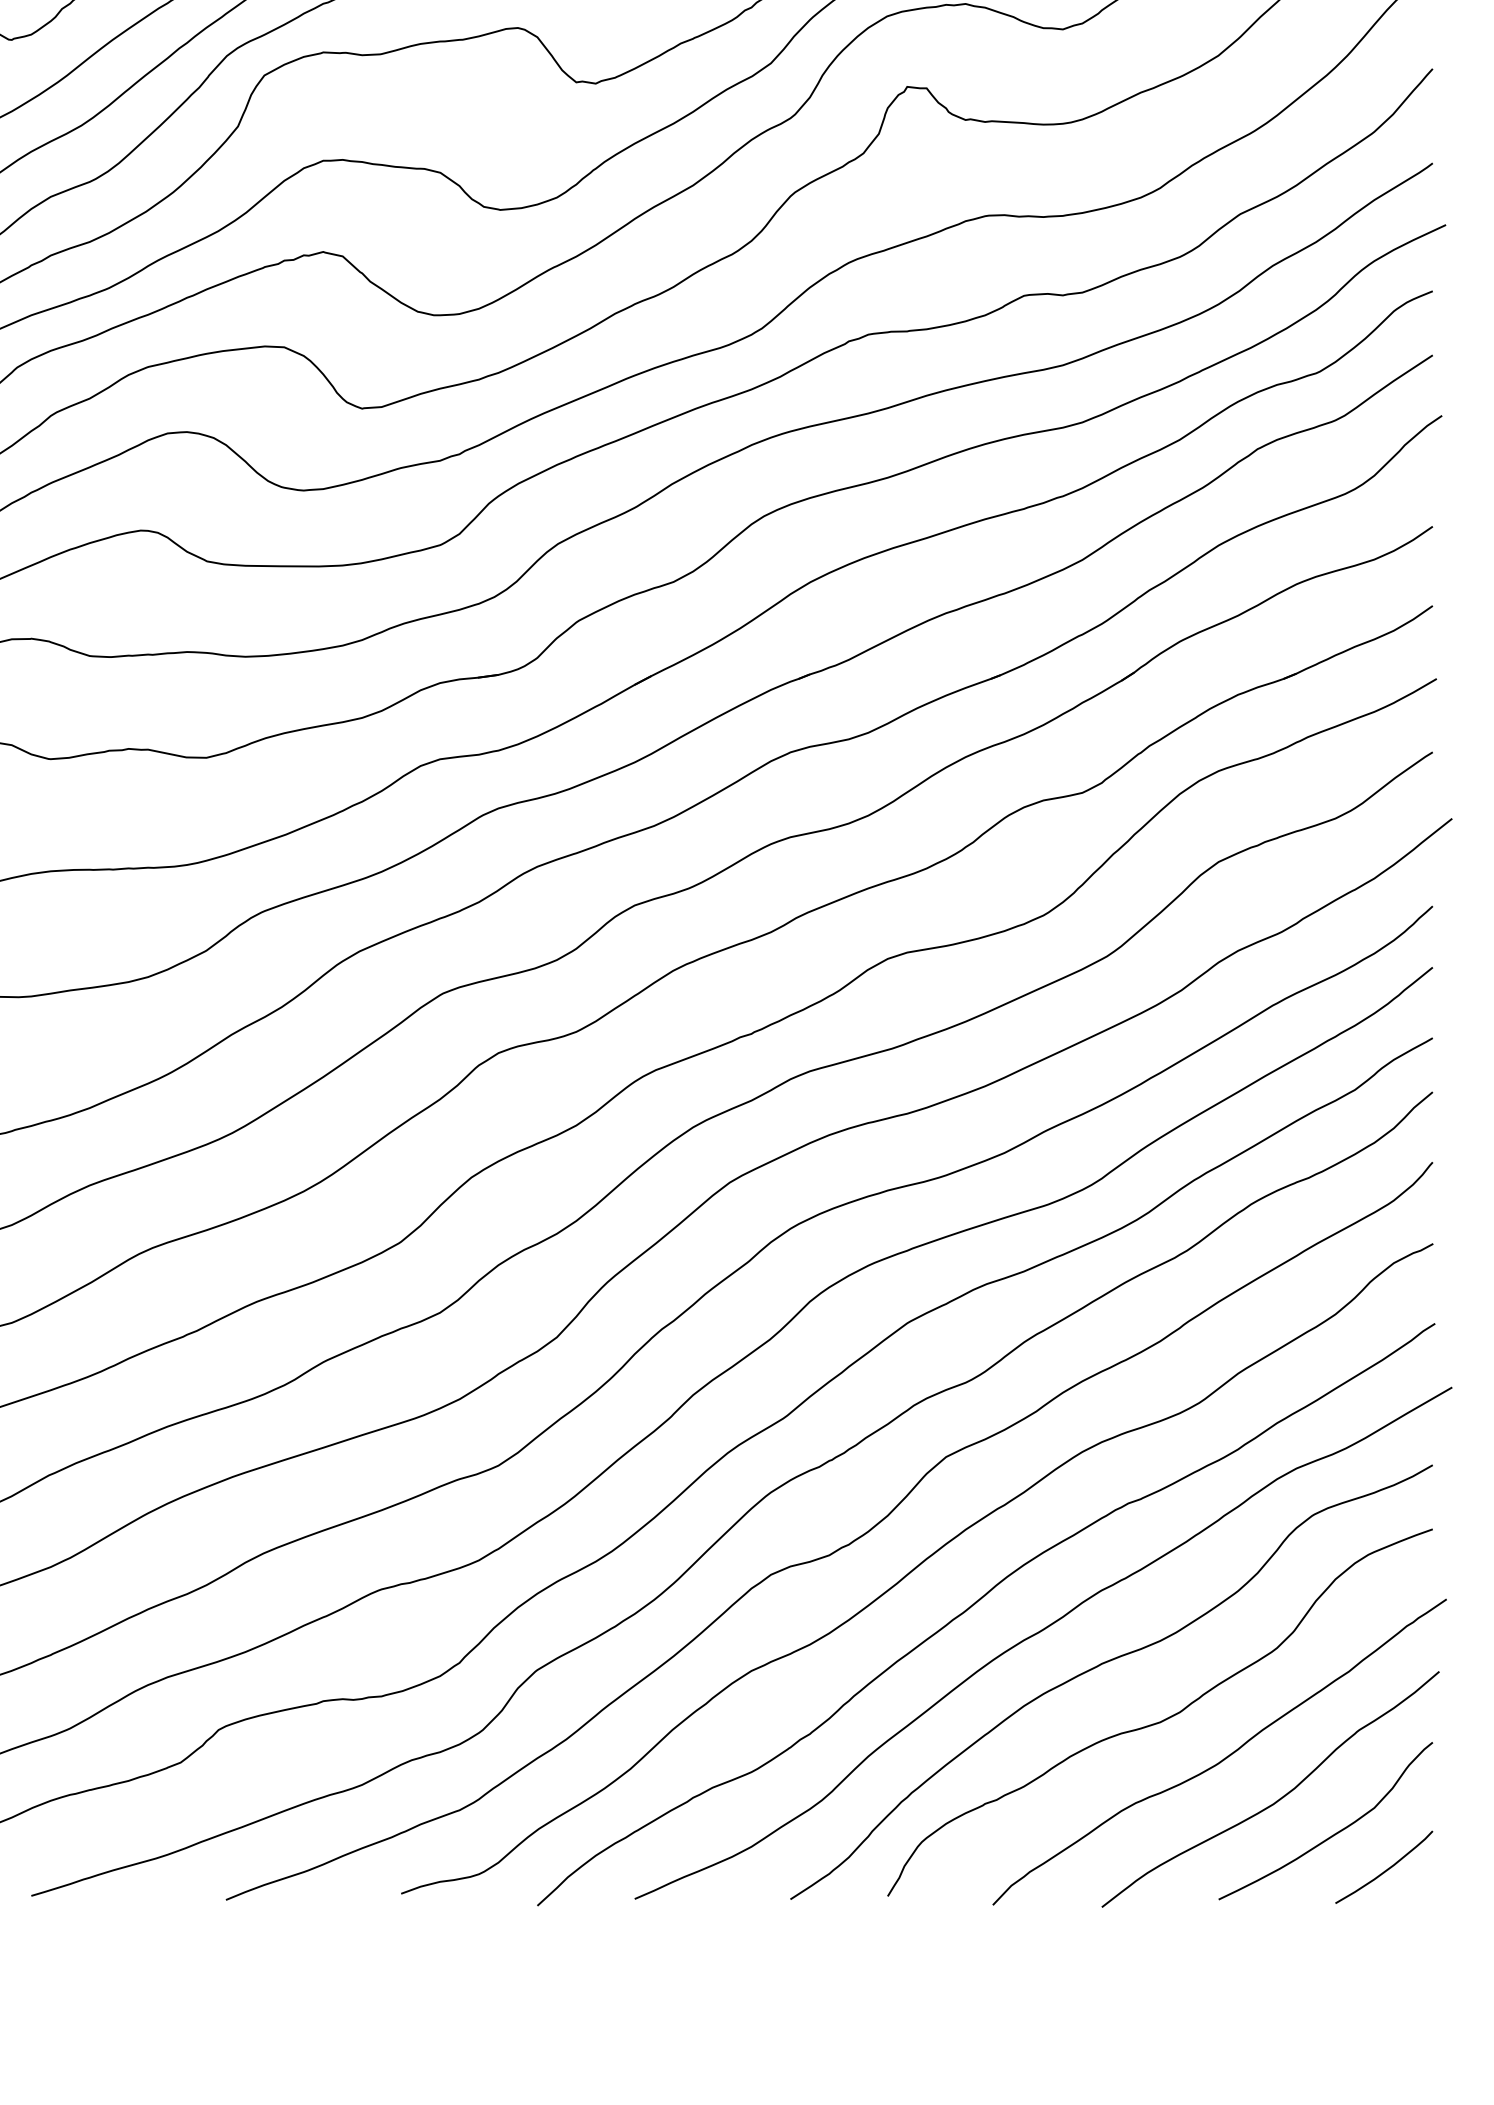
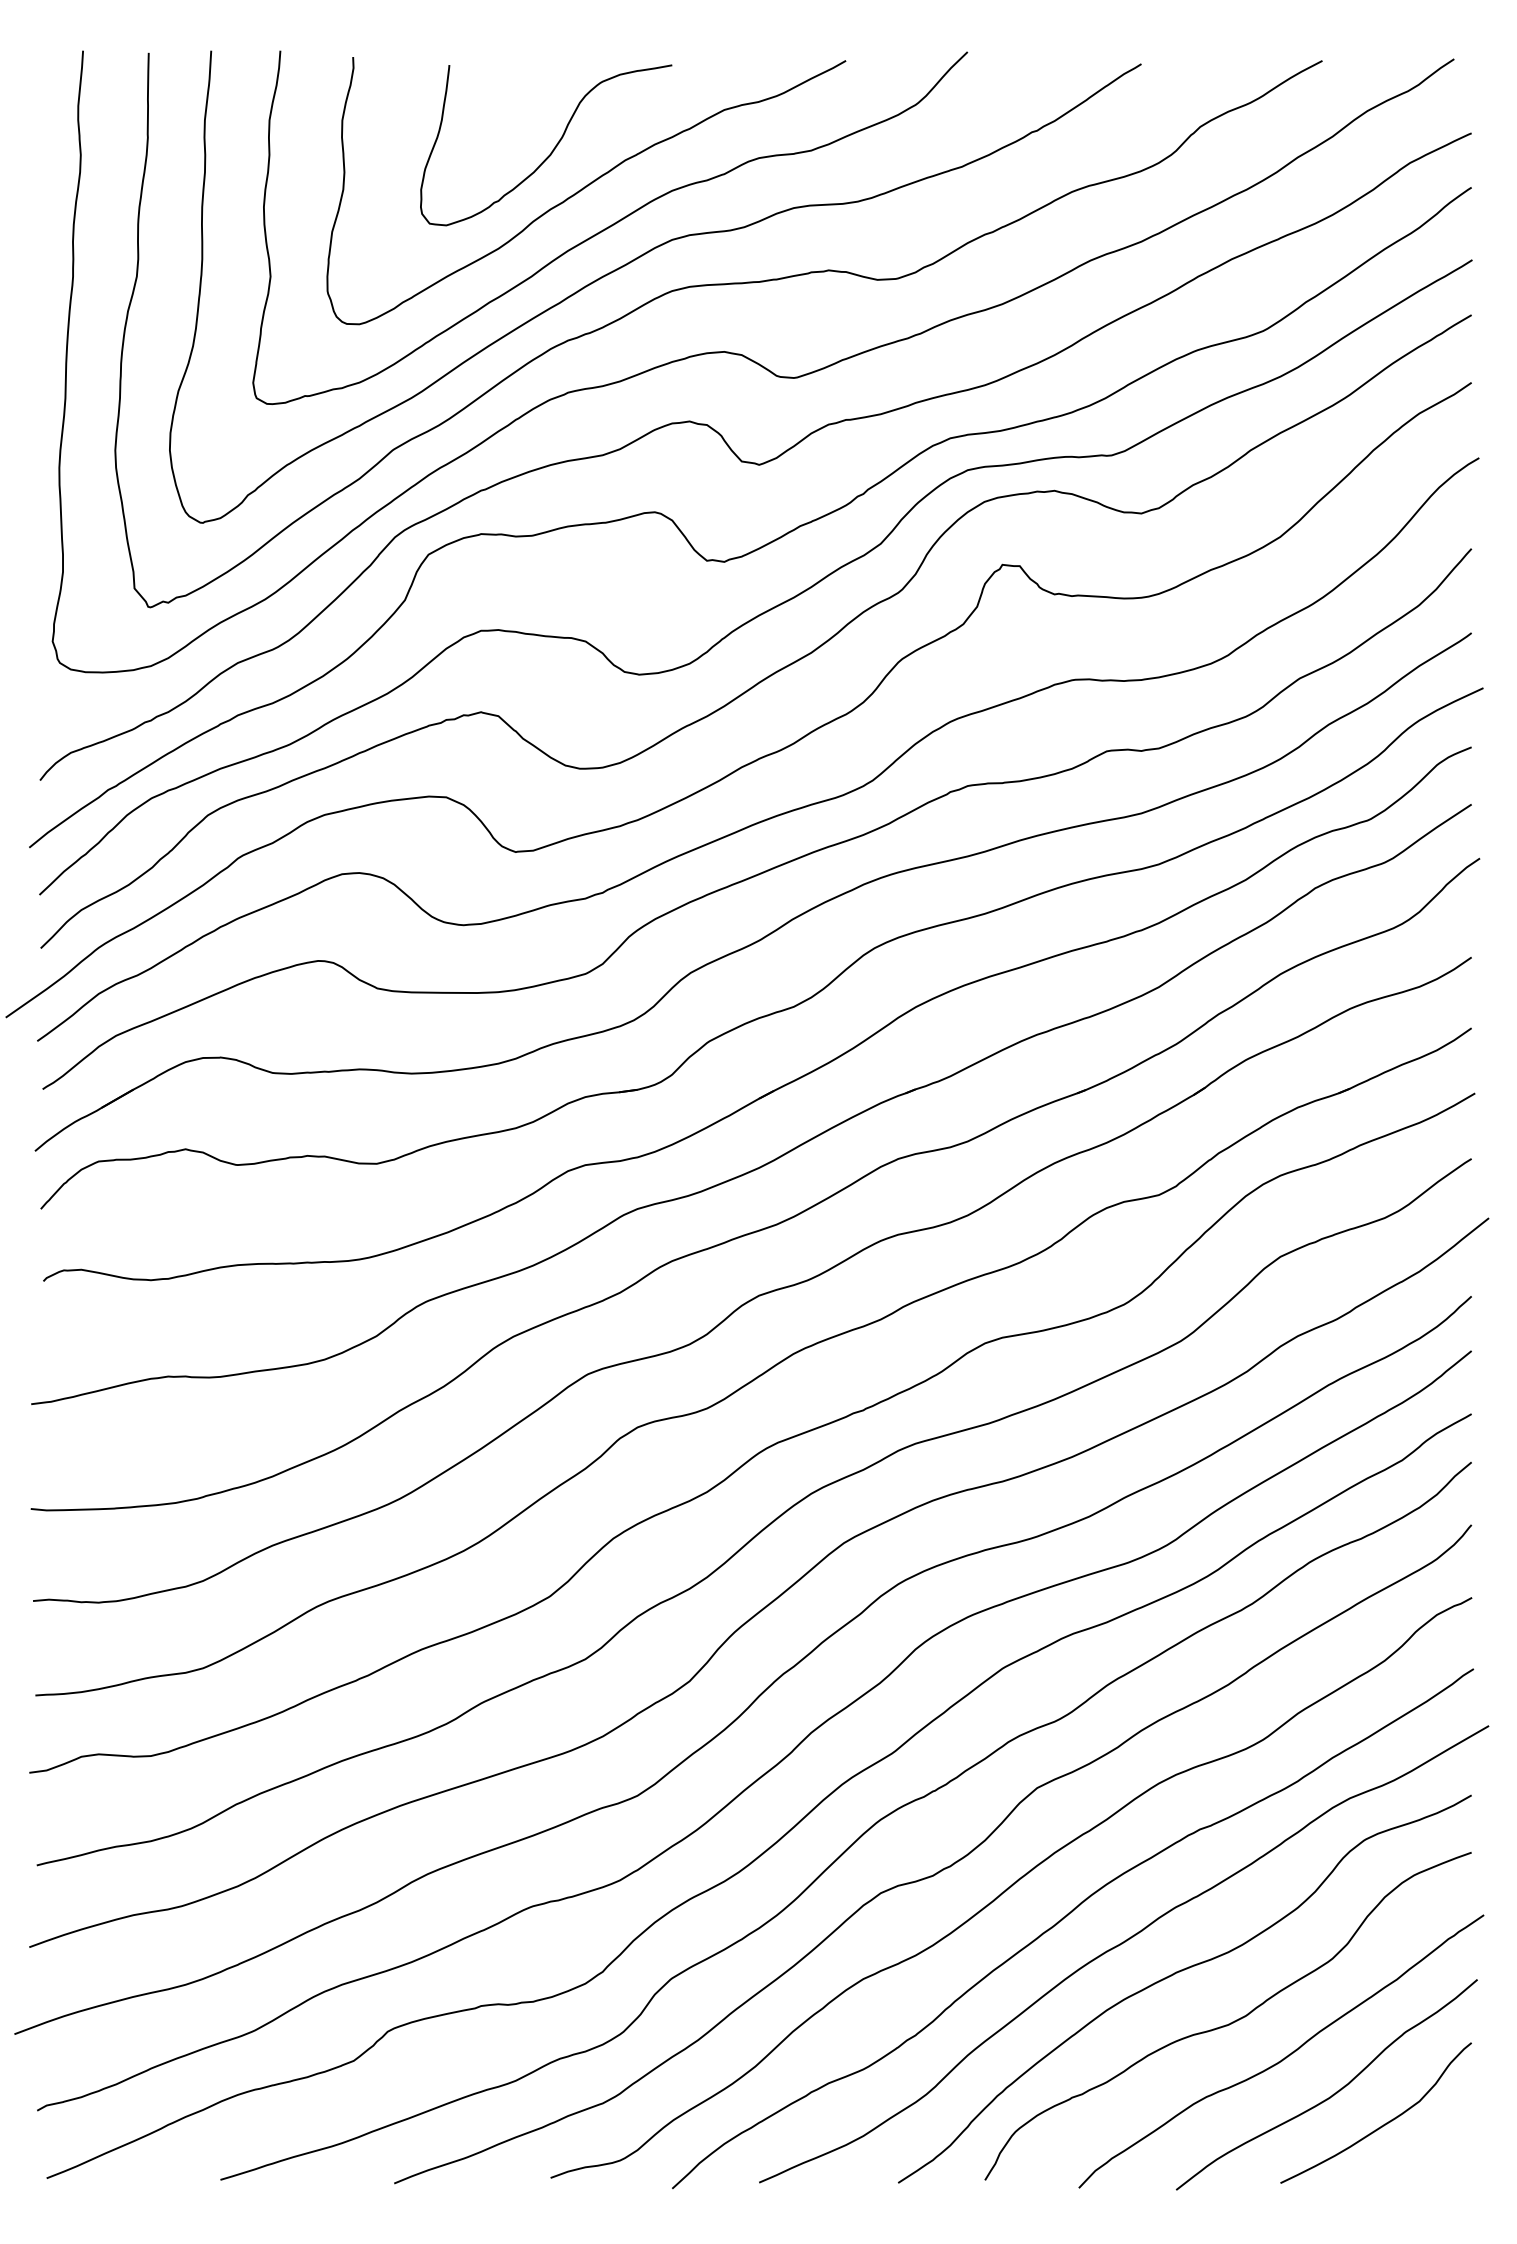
curve: (1385, 1869) -> (1429, 2156), removed

